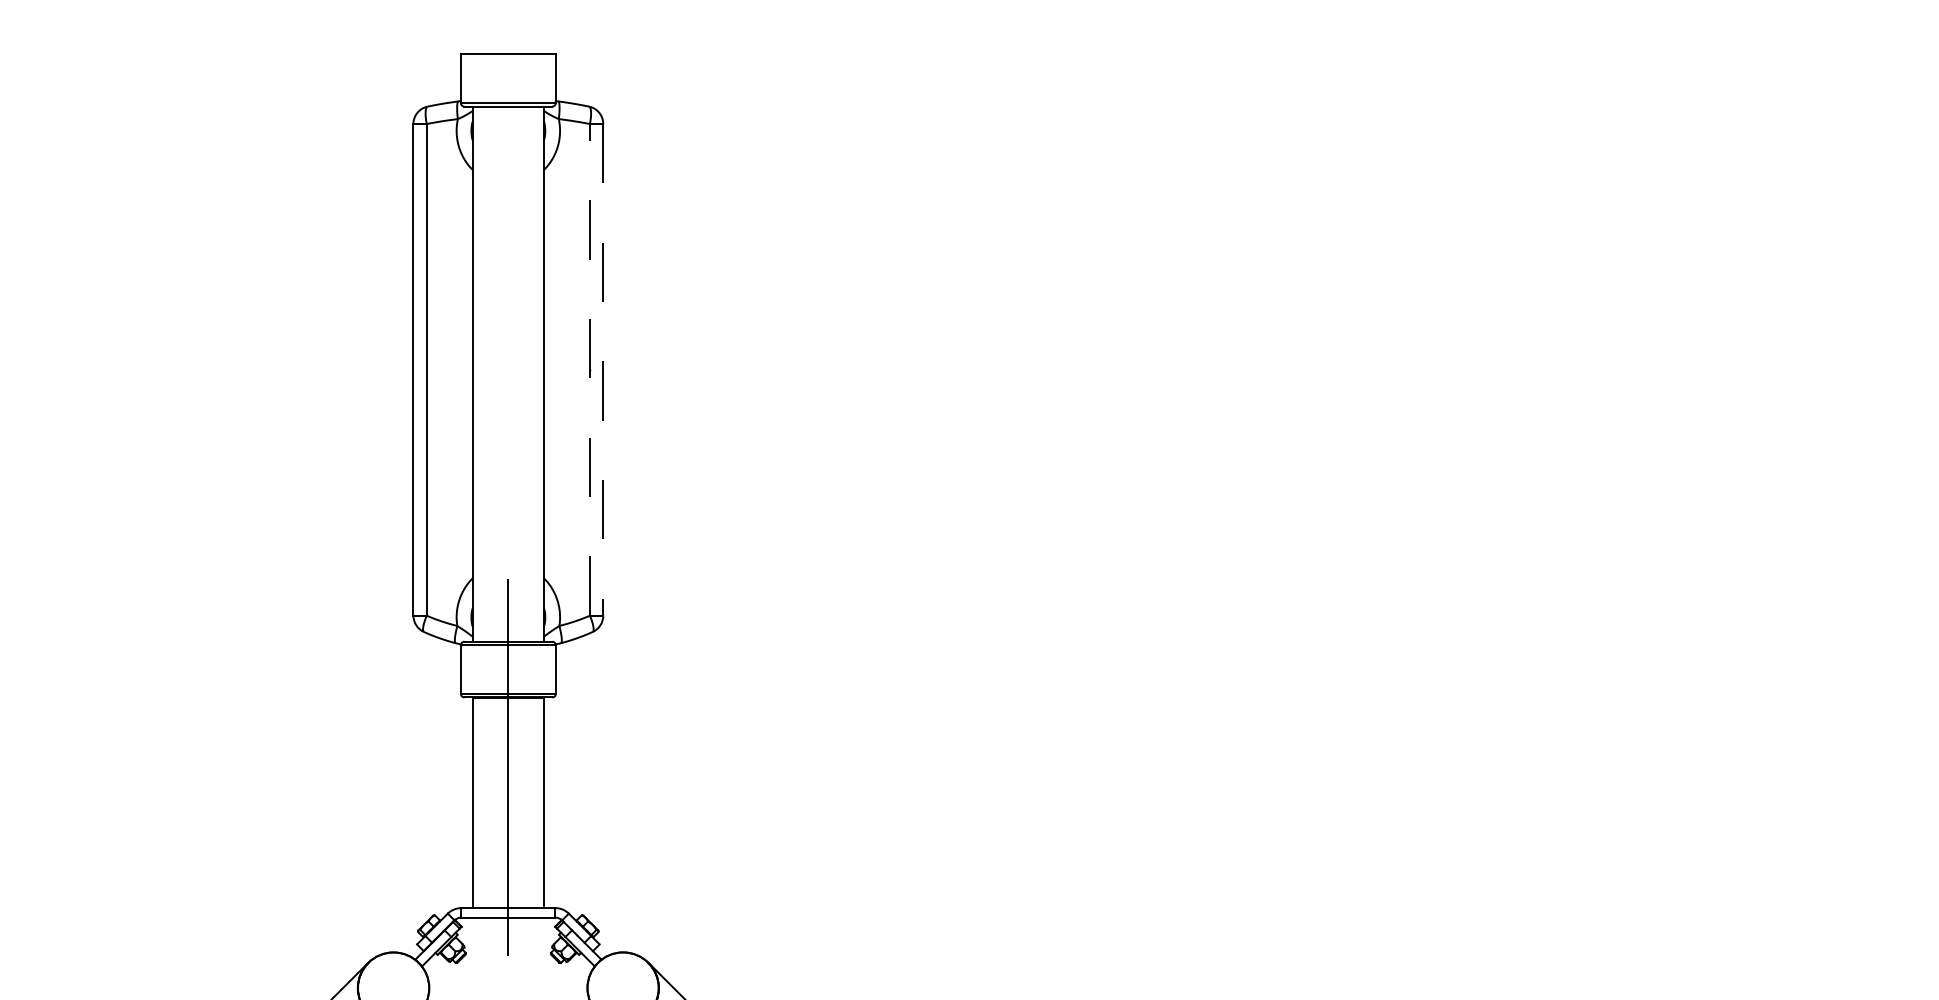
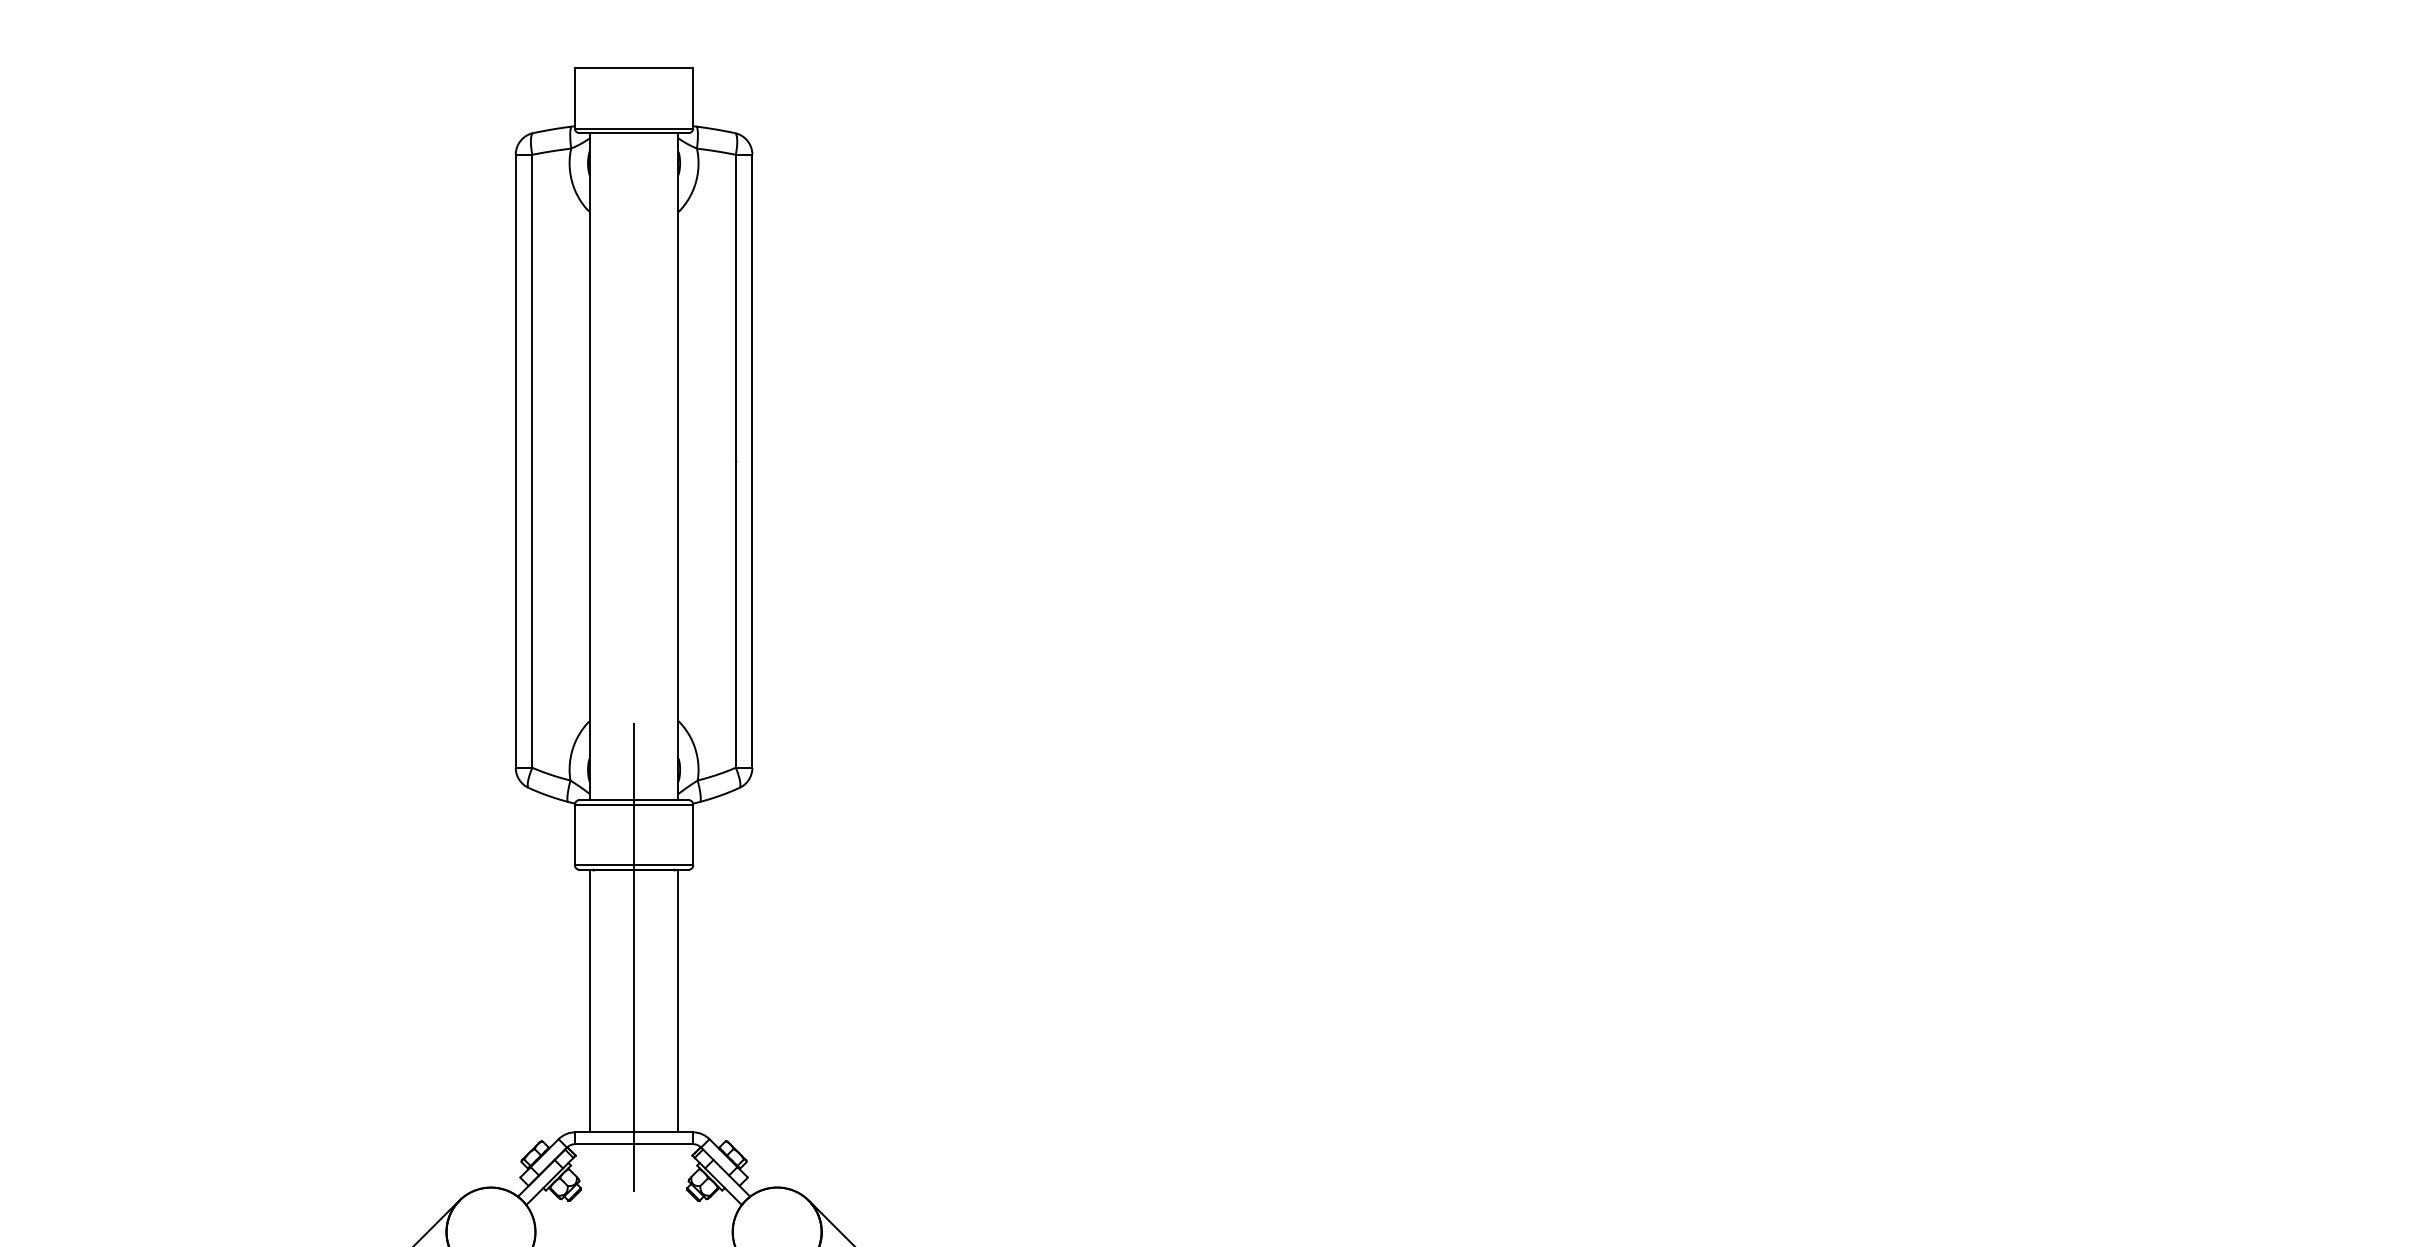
line: (589, 369) -> (735, 460), dashed -> solid
line: (603, 370) -> (752, 461), dashed -> solid

